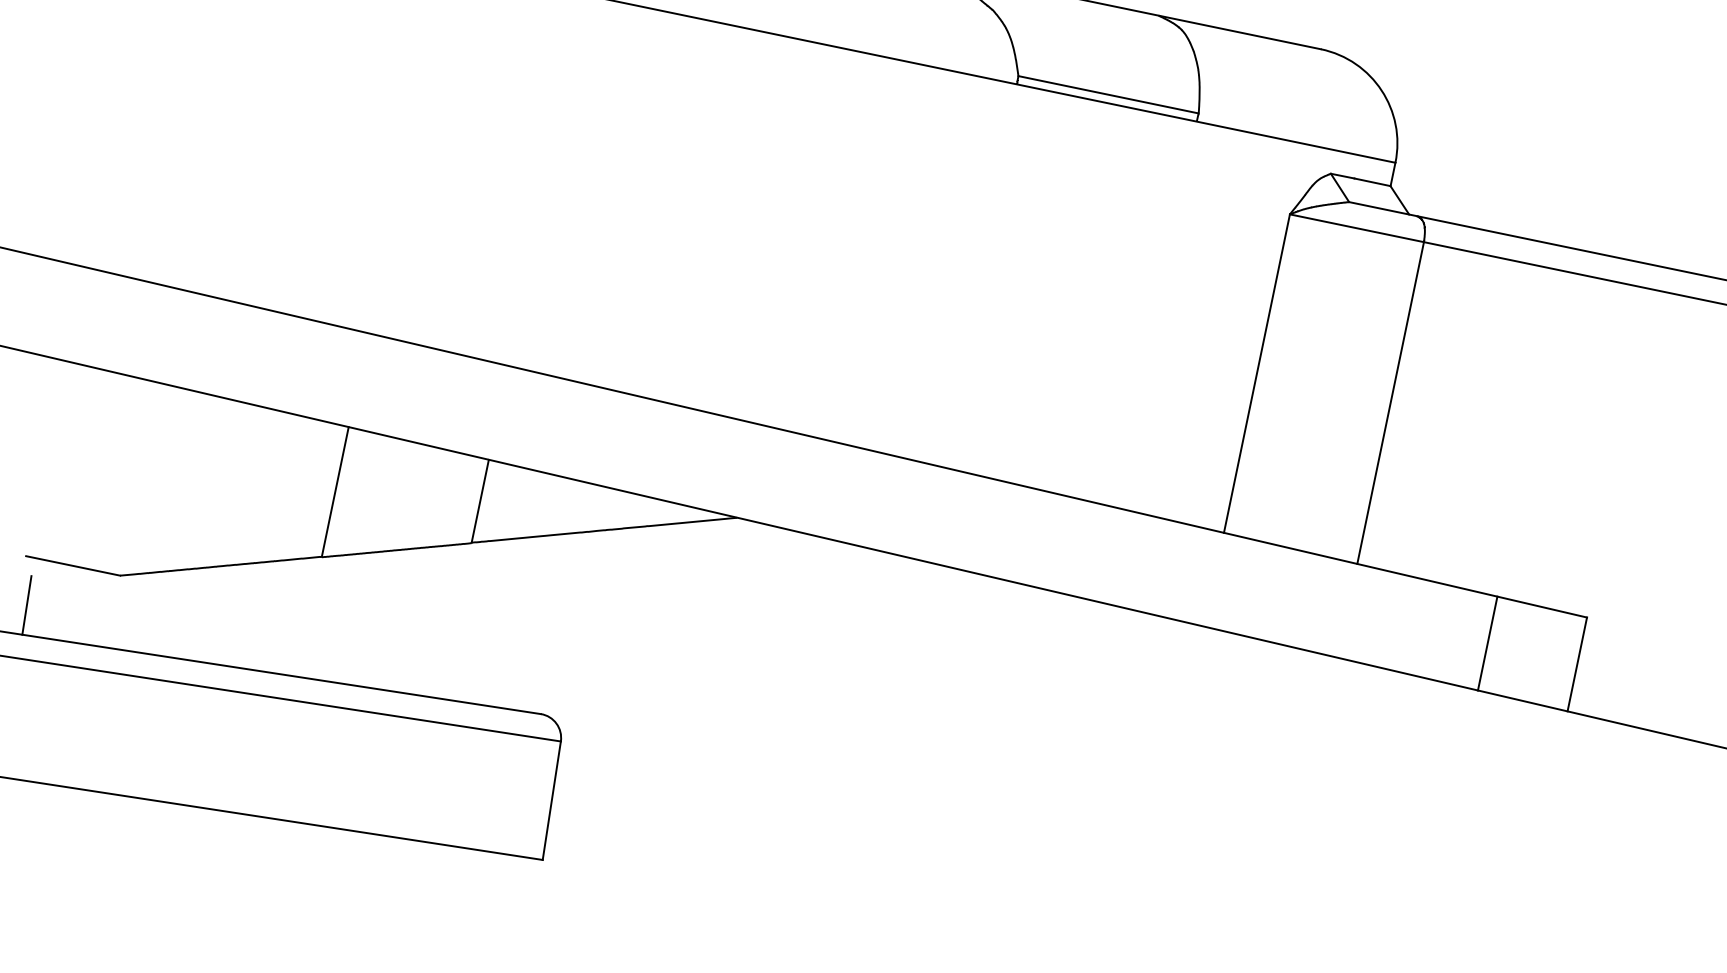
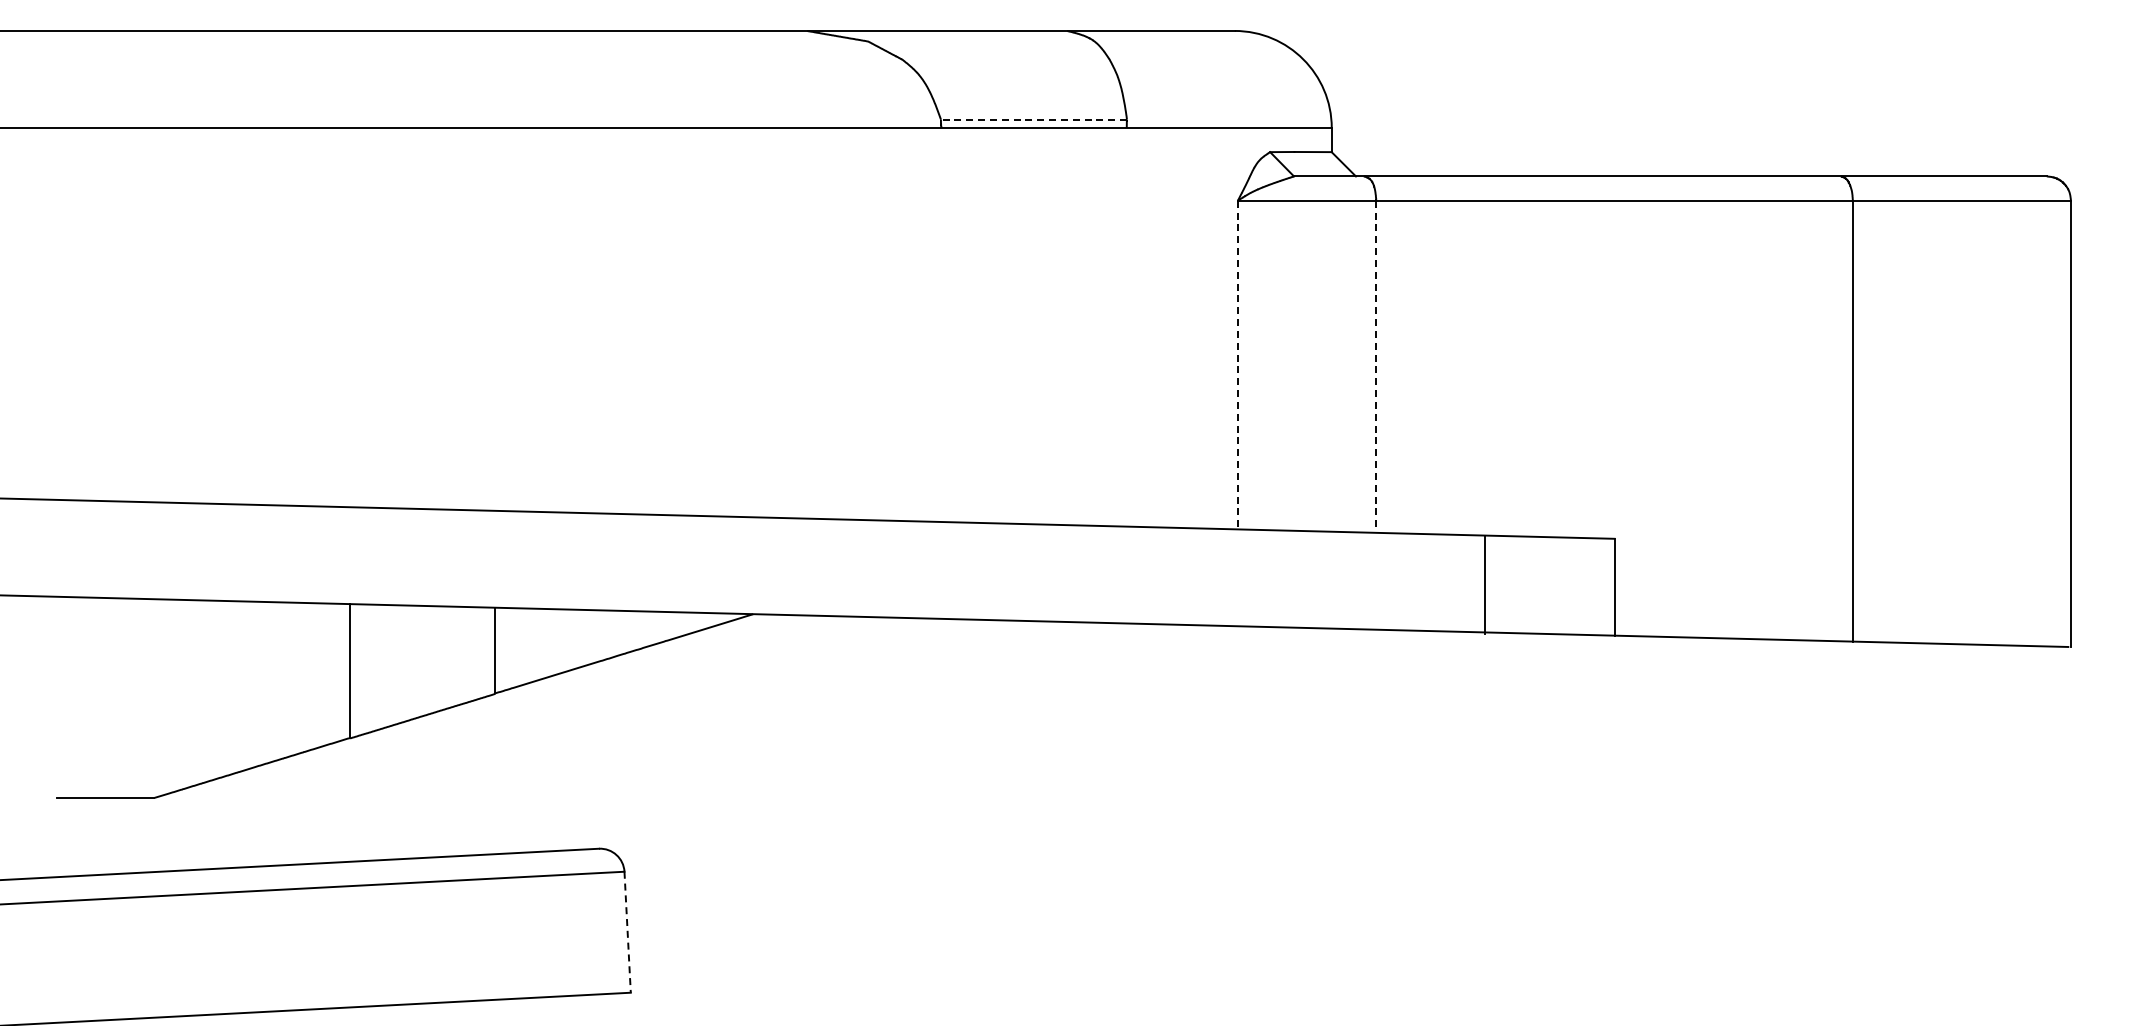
line: (1108, 94) -> (1033, 119), solid -> dashed
line: (1256, 373) -> (1237, 365), solid -> dashed
line: (1390, 403) -> (1376, 367), solid -> dashed
line: (26, 605) -> (67, 846), removed
line: (1487, 643) -> (1484, 584), moved
line: (551, 800) -> (627, 932), solid -> dashed

